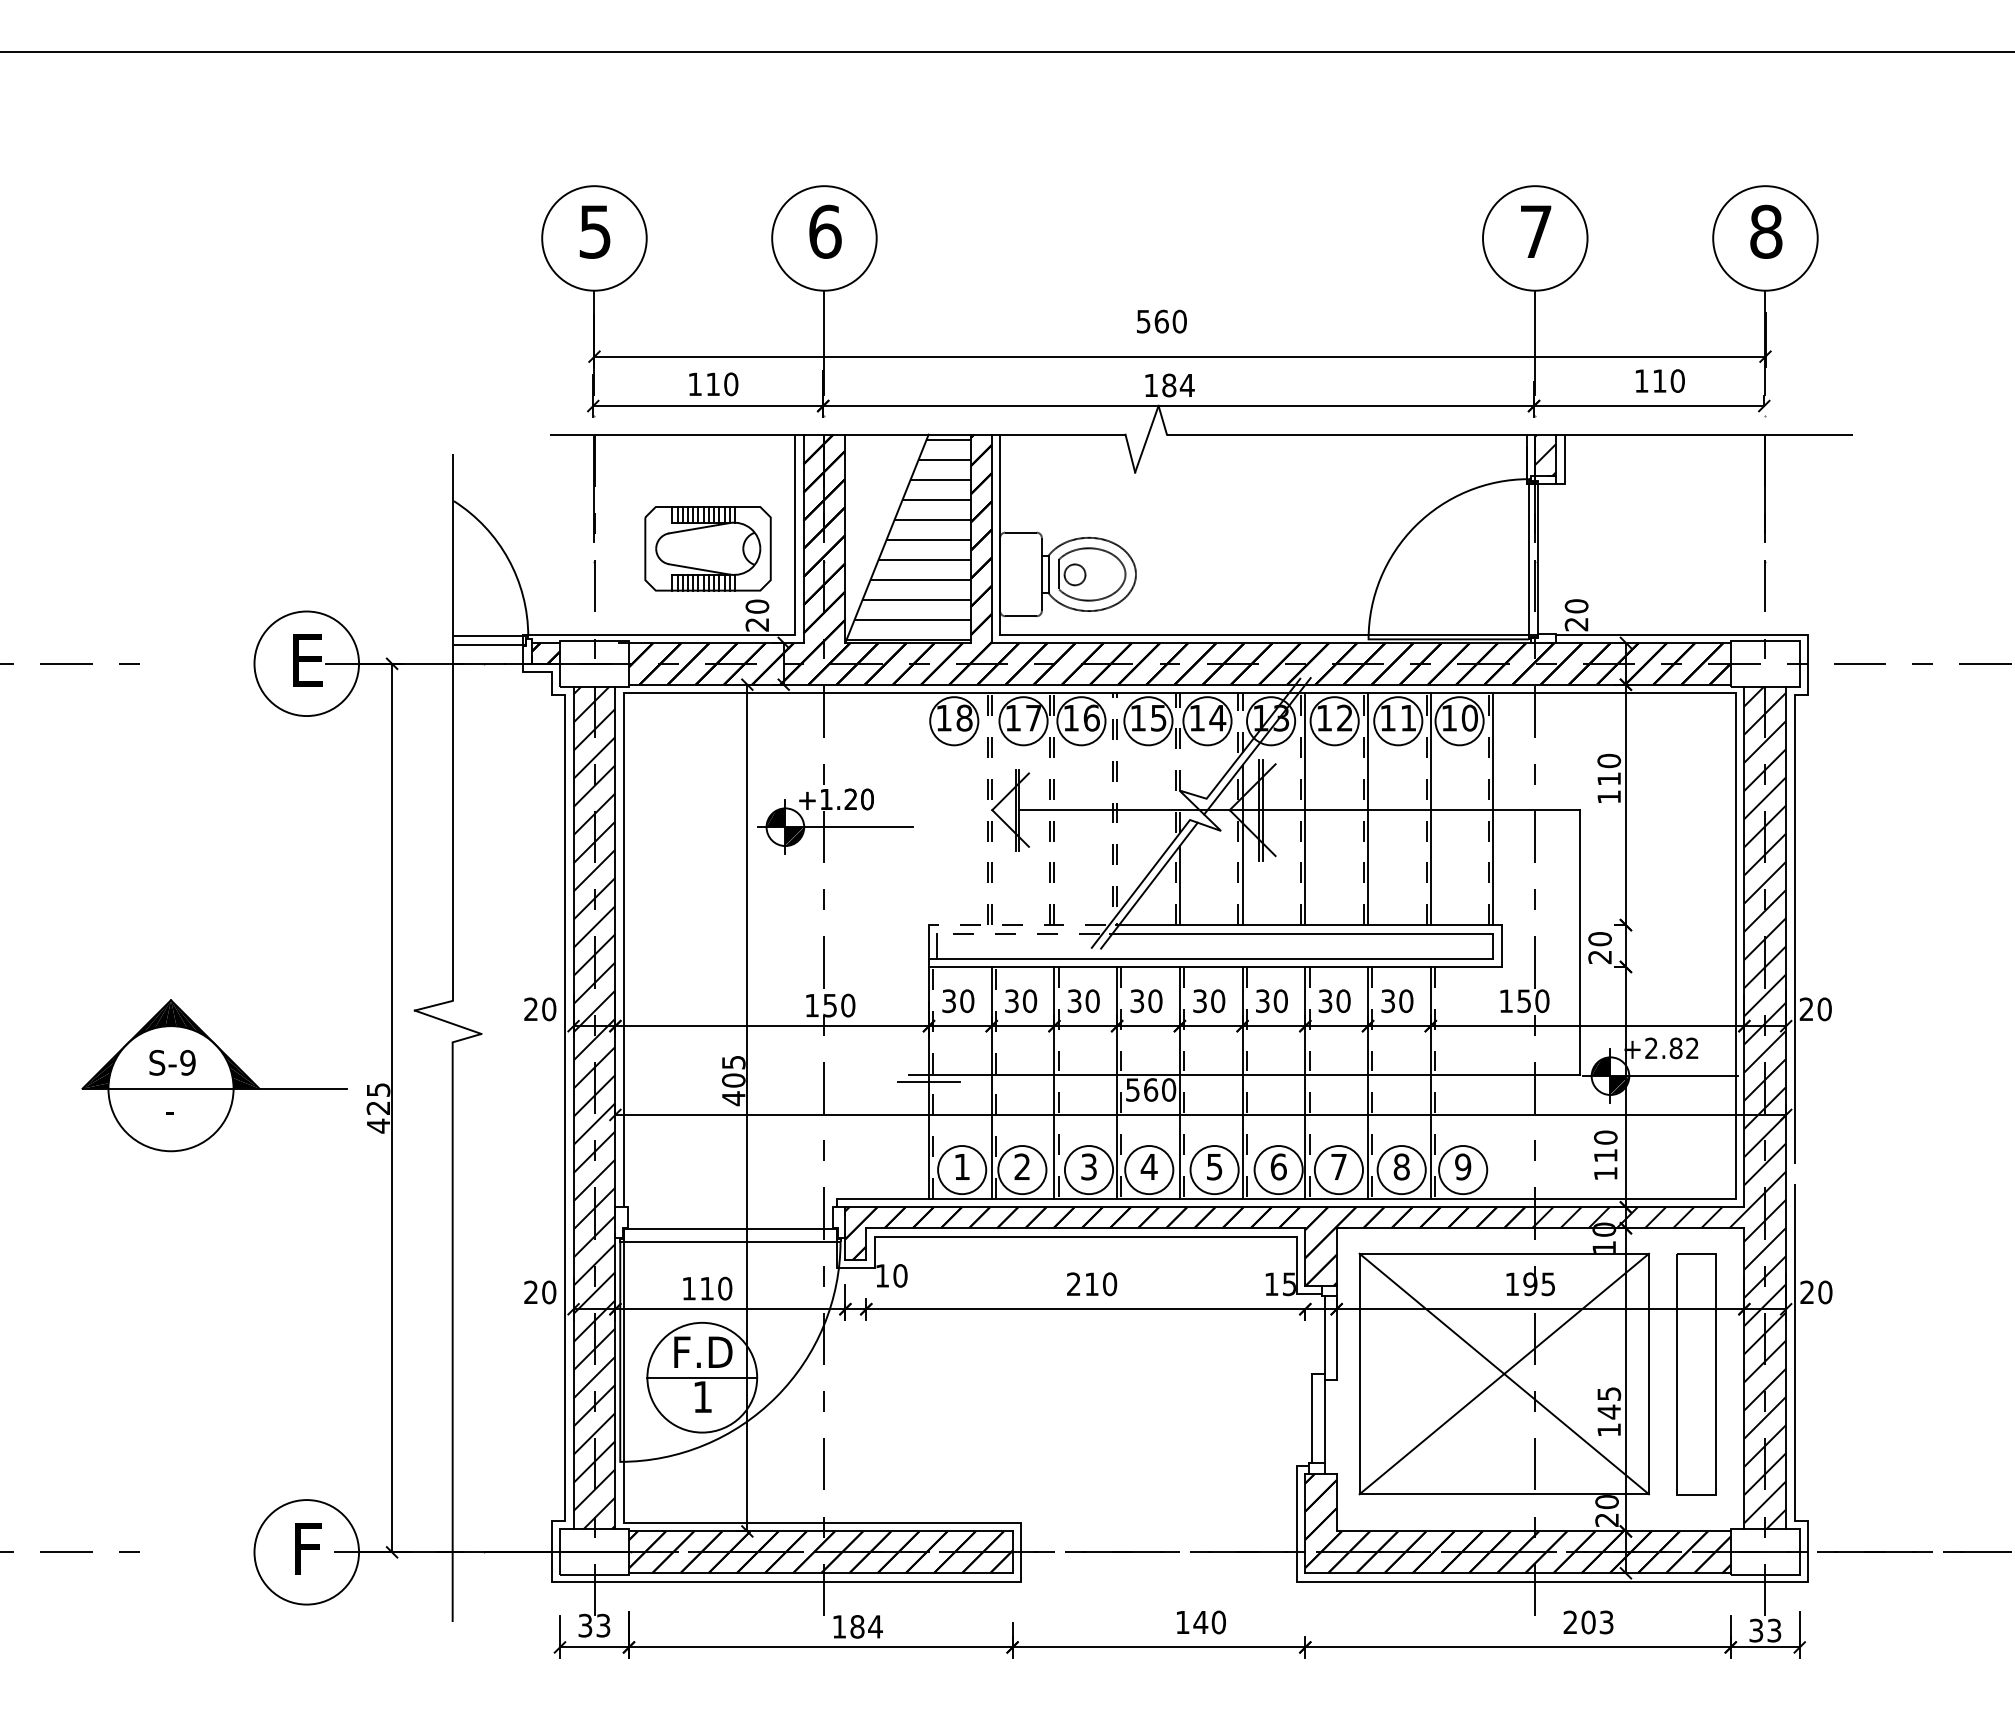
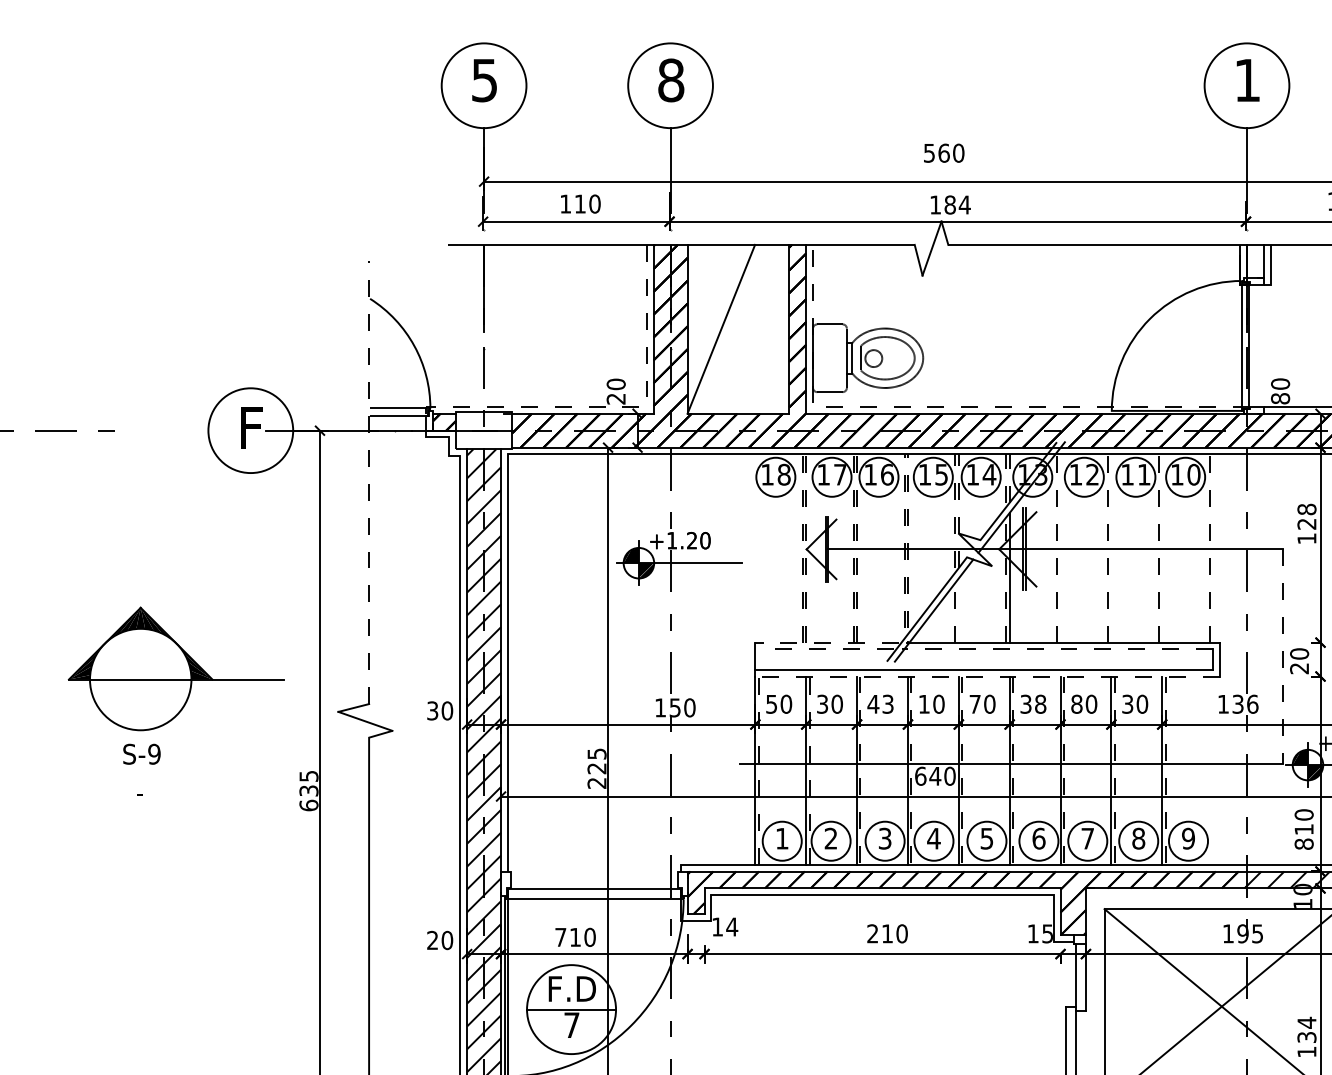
text: (825, 231) -> (671, 80), 6 -> 8
text: (1536, 231) -> (1247, 80), 7 -> 1
hatch: (1545, 454) -> (1255, 260), removed
hatch: (908, 539) -> (738, 329), removed
part: (707, 548) -> (575, 337), removed
text: (1576, 624) -> (1280, 398), 20 -> 80
line: (753, 634) -> (613, 406), solid -> dashed
line: (1168, 634) -> (949, 406), solid -> dashed
text: (307, 660) -> (251, 428), E -> F
line: (452, 726) -> (368, 481), solid -> dashed
text: (1608, 769) -> (1306, 516), 110 -> 128
line: (1305, 809) -> (1060, 548), removed
line: (1368, 809) -> (1111, 548), removed
line: (1430, 809) -> (1162, 548), removed
line: (1493, 809) -> (1213, 548), removed
line: (1179, 885) -> (958, 610), removed
line: (1301, 933) -> (1057, 649), solid -> dashed
line: (1579, 942) -> (1282, 656), solid -> dashed
line: (937, 945) -> (762, 659), removed
line: (1214, 966) -> (986, 676), solid -> dashed
text: (949, 1000) -> (771, 703), 30 -> 50
text: (1280, 1000) -> (1040, 703), 30 -> 38
text: (1533, 1000) -> (1245, 703), 150 -> 136
text: (1083, 1001) -> (880, 704), 30 -> 43
text: (1137, 1001) -> (924, 704), 30 -> 10
text: (1199, 1001) -> (974, 704), 30 -> 70
text: (1325, 1001) -> (1076, 704), 30 -> 80
text: (530, 1009) -> (432, 711), 20 -> 30
part: (214, 1075) -> (175, 668), moved
line: (928, 1081) -> (754, 769), removed
text: (733, 1089) -> (596, 775), 405 -> 225
text: (1142, 1089) -> (928, 775), 560 -> 640
text: (378, 1117) -> (308, 798), 425 -> 635
text: (1605, 1173) -> (1303, 844), 110 -> 810
text: (900, 1275) -> (732, 926), 10 -> 14
text: (688, 1288) -> (560, 937), 110 -> 710
text: (702, 1396) -> (571, 1024), 1 -> 7
text: (1609, 1402) -> (1307, 1029), 145 -> 134

